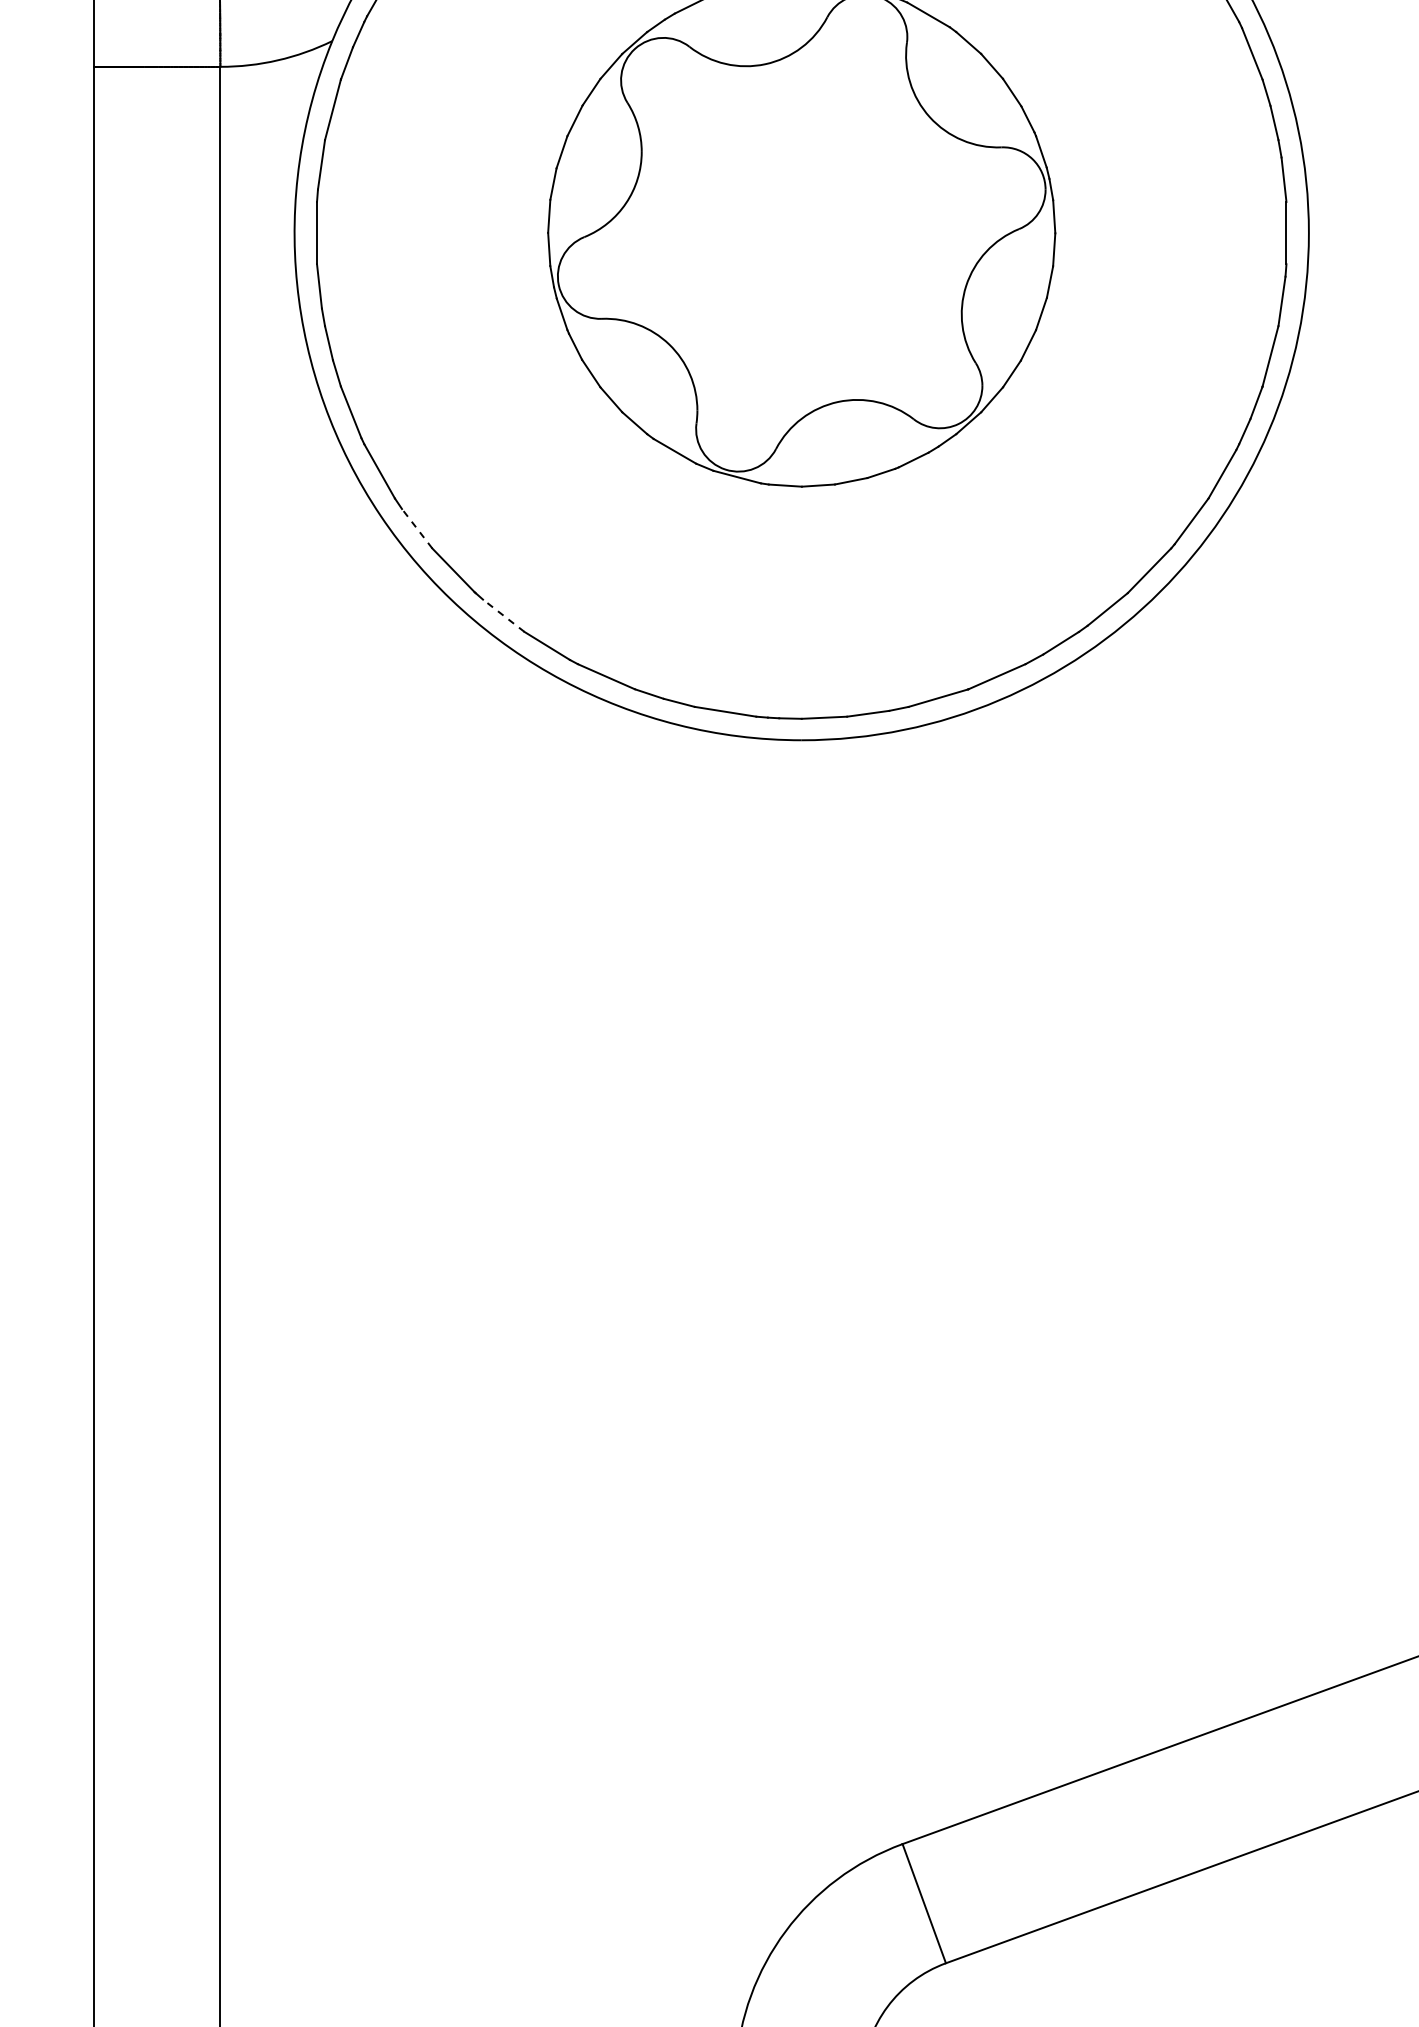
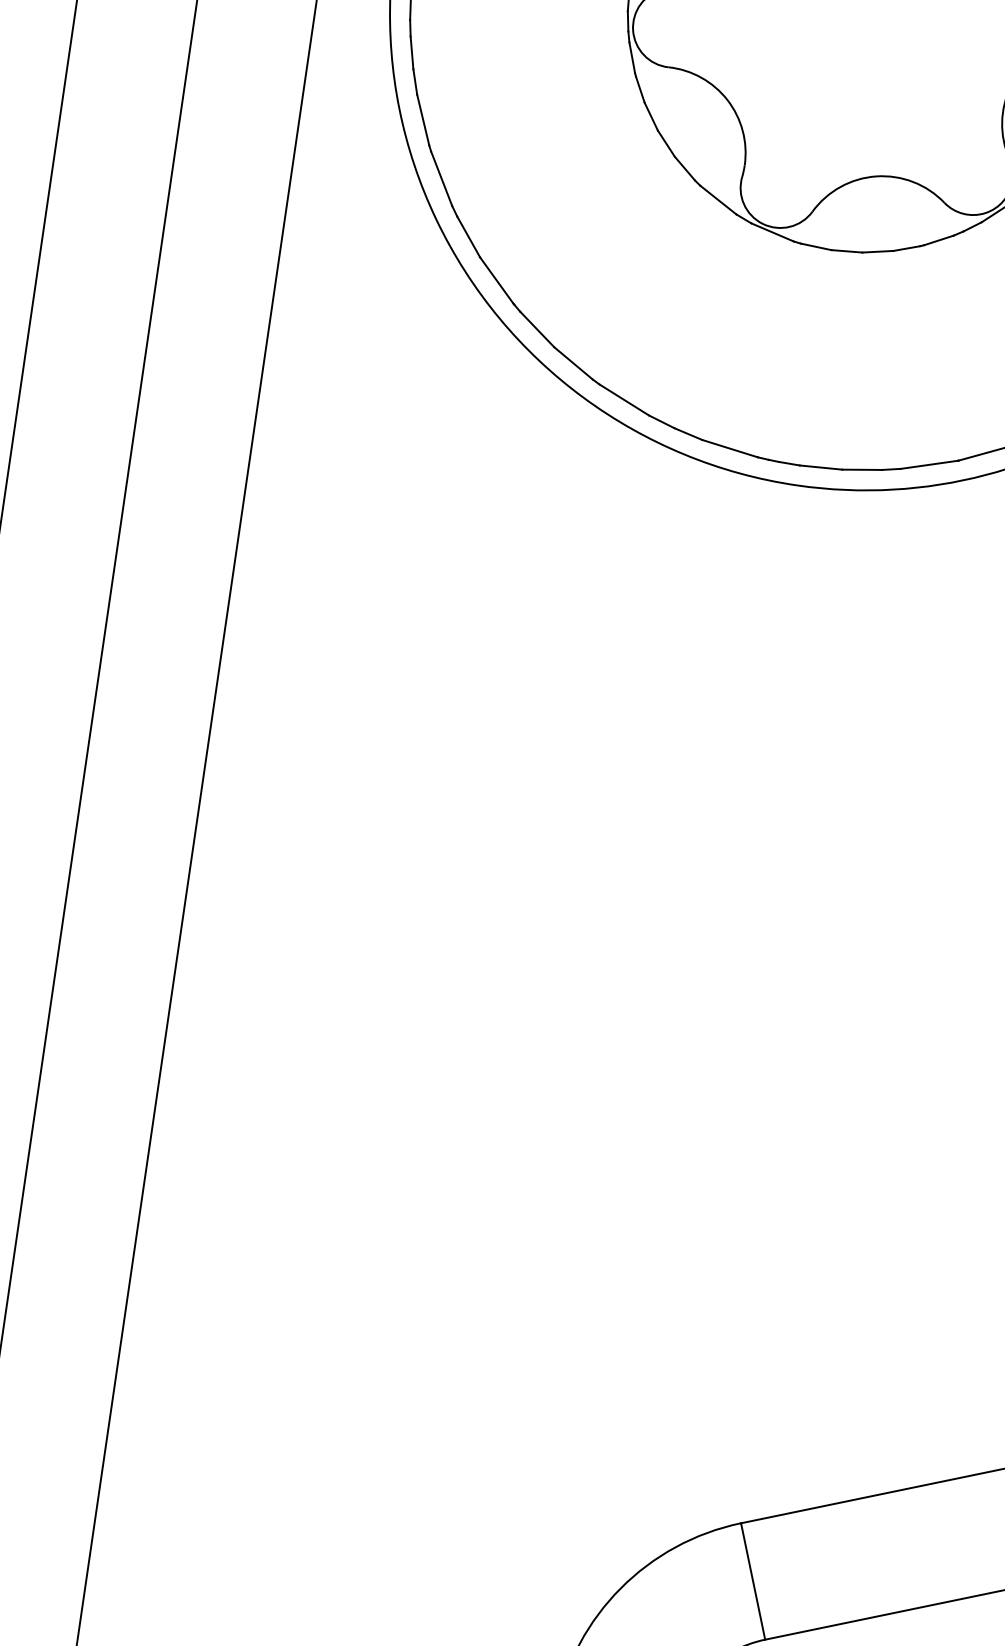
line: (417, 528) -> (469, 236), dashed -> solid
line: (503, 615) -> (537, 329), dashed -> solid

